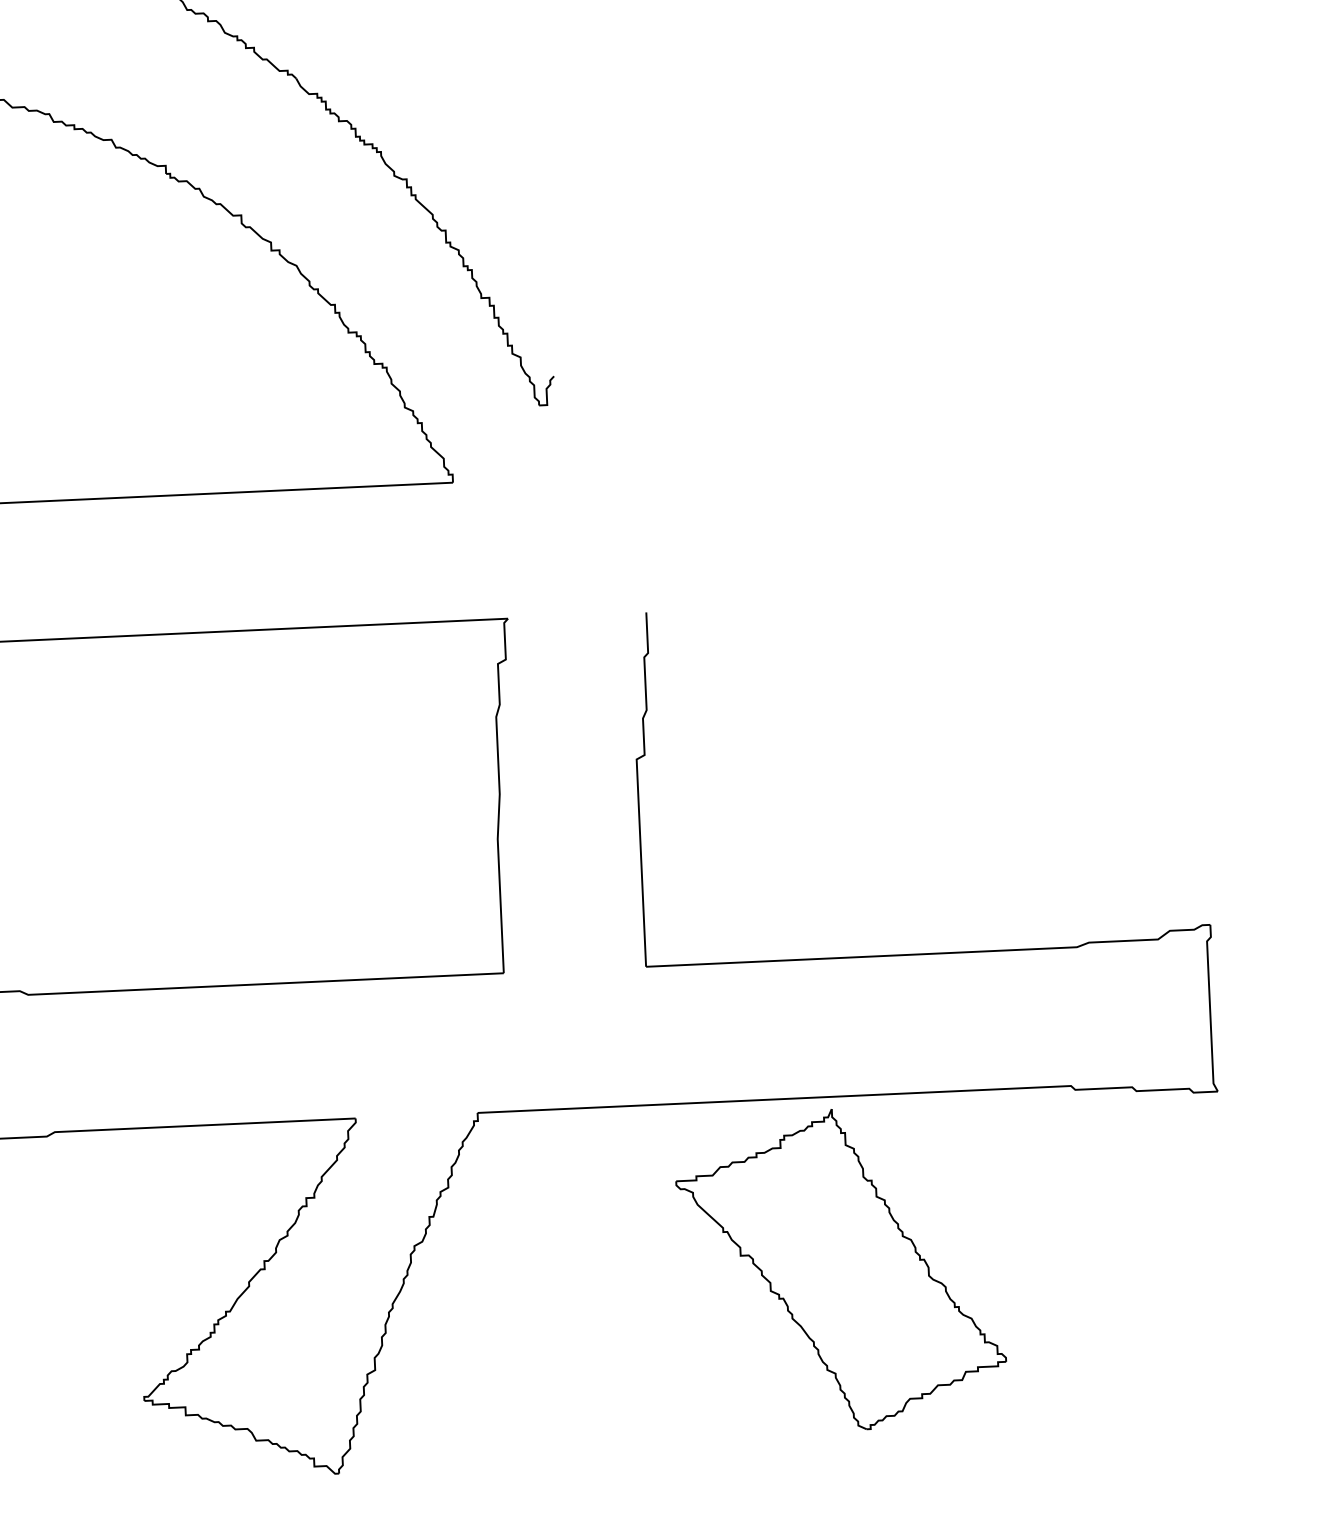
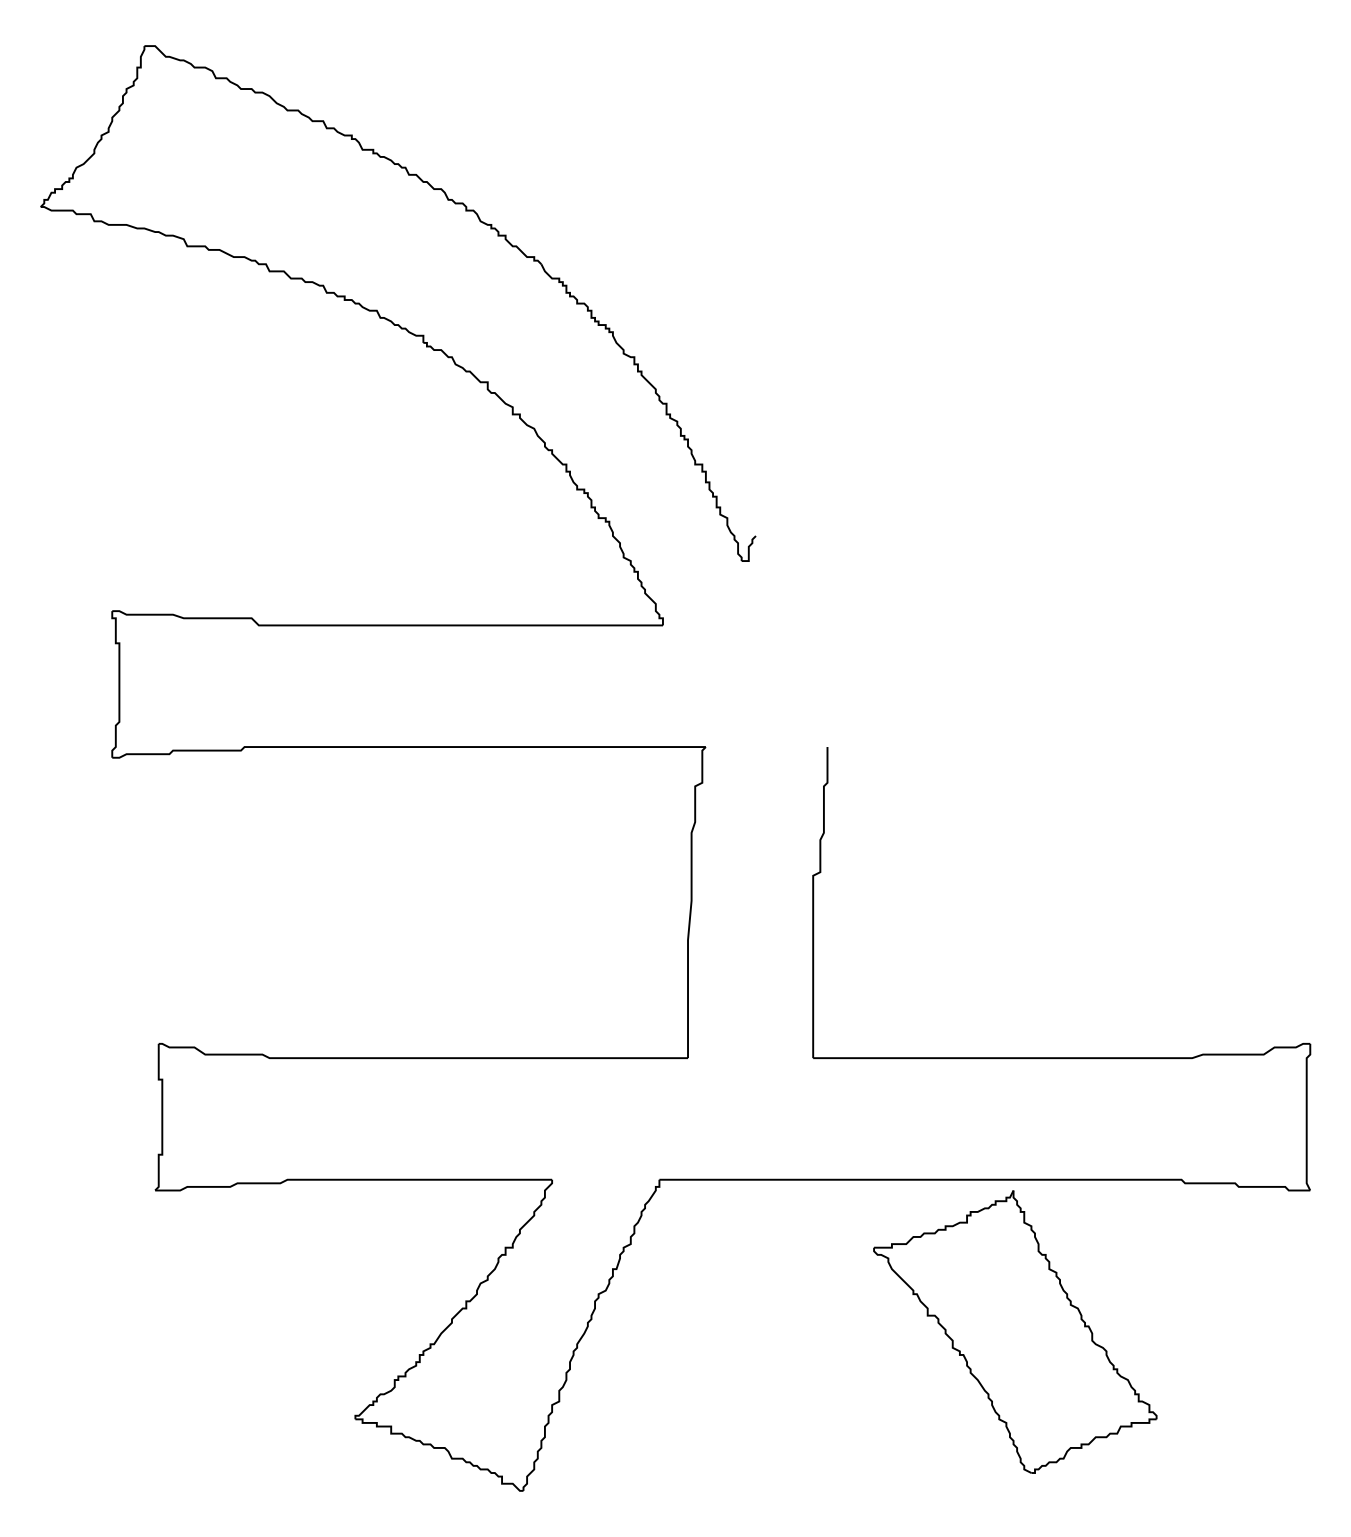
part: (841, 1269) -> (1015, 1331), moved

